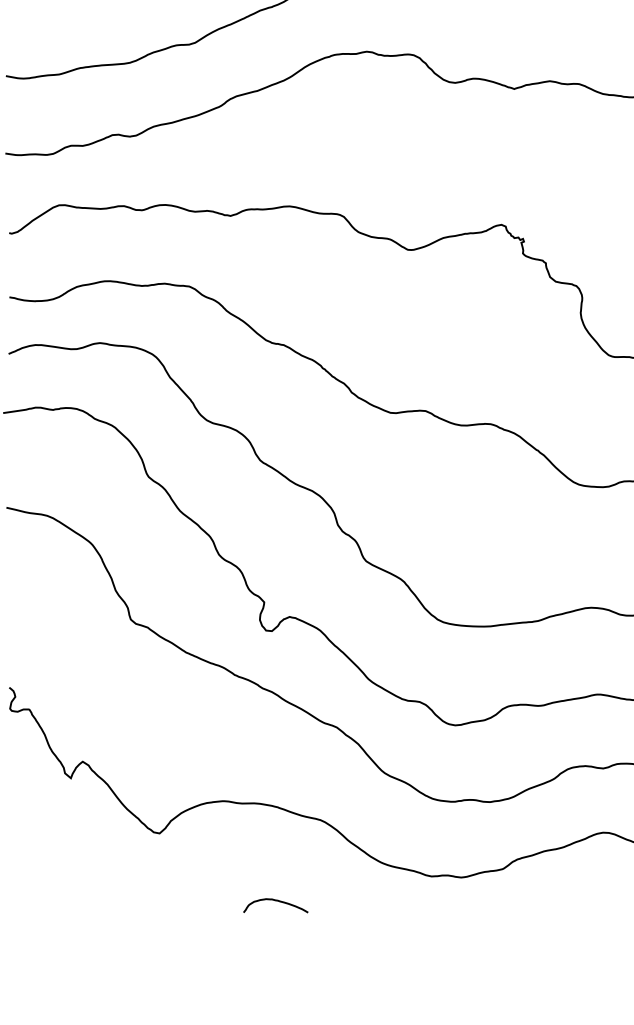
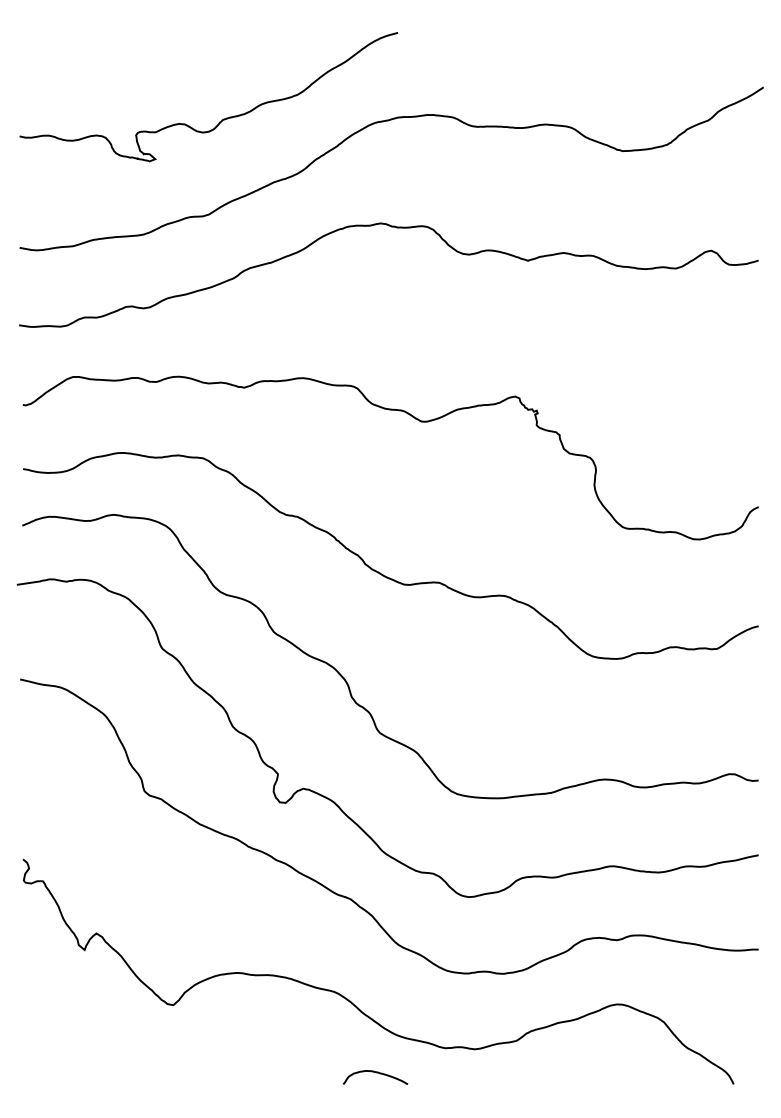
curve: (276, 901) -> (376, 1073), moved

